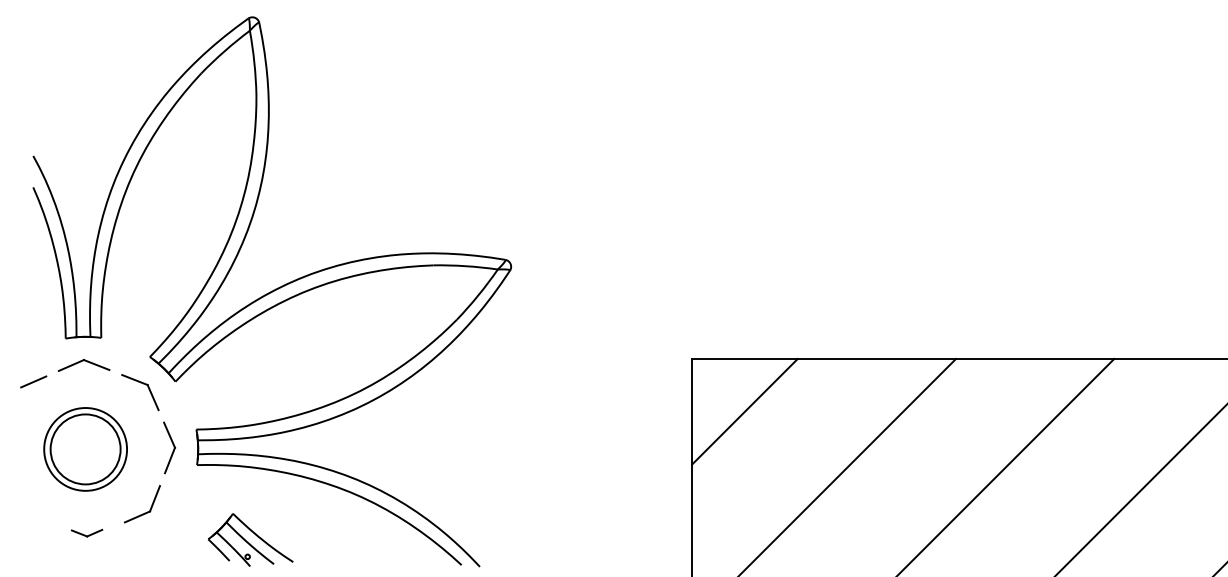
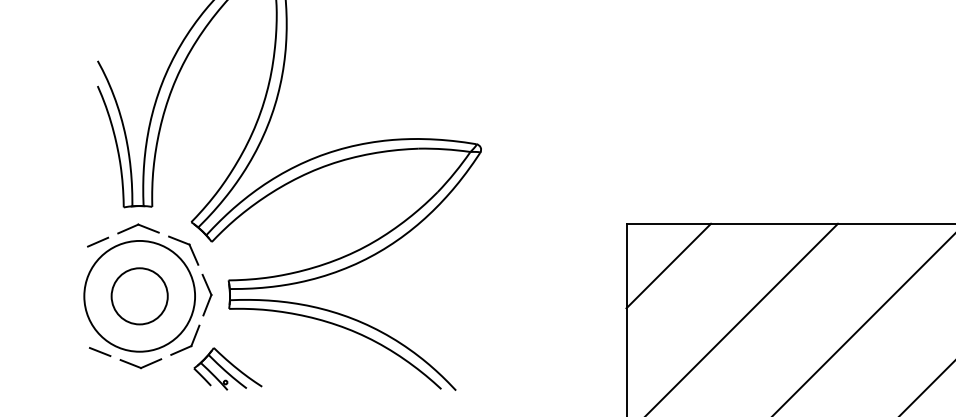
circle: (85, 449) -> (139, 296), size x1.67
line: (36, 518) -> (100, 351), added
part: (86, 532) -> (140, 362), size x1.67
part: (250, 539) -> (227, 368), moved

